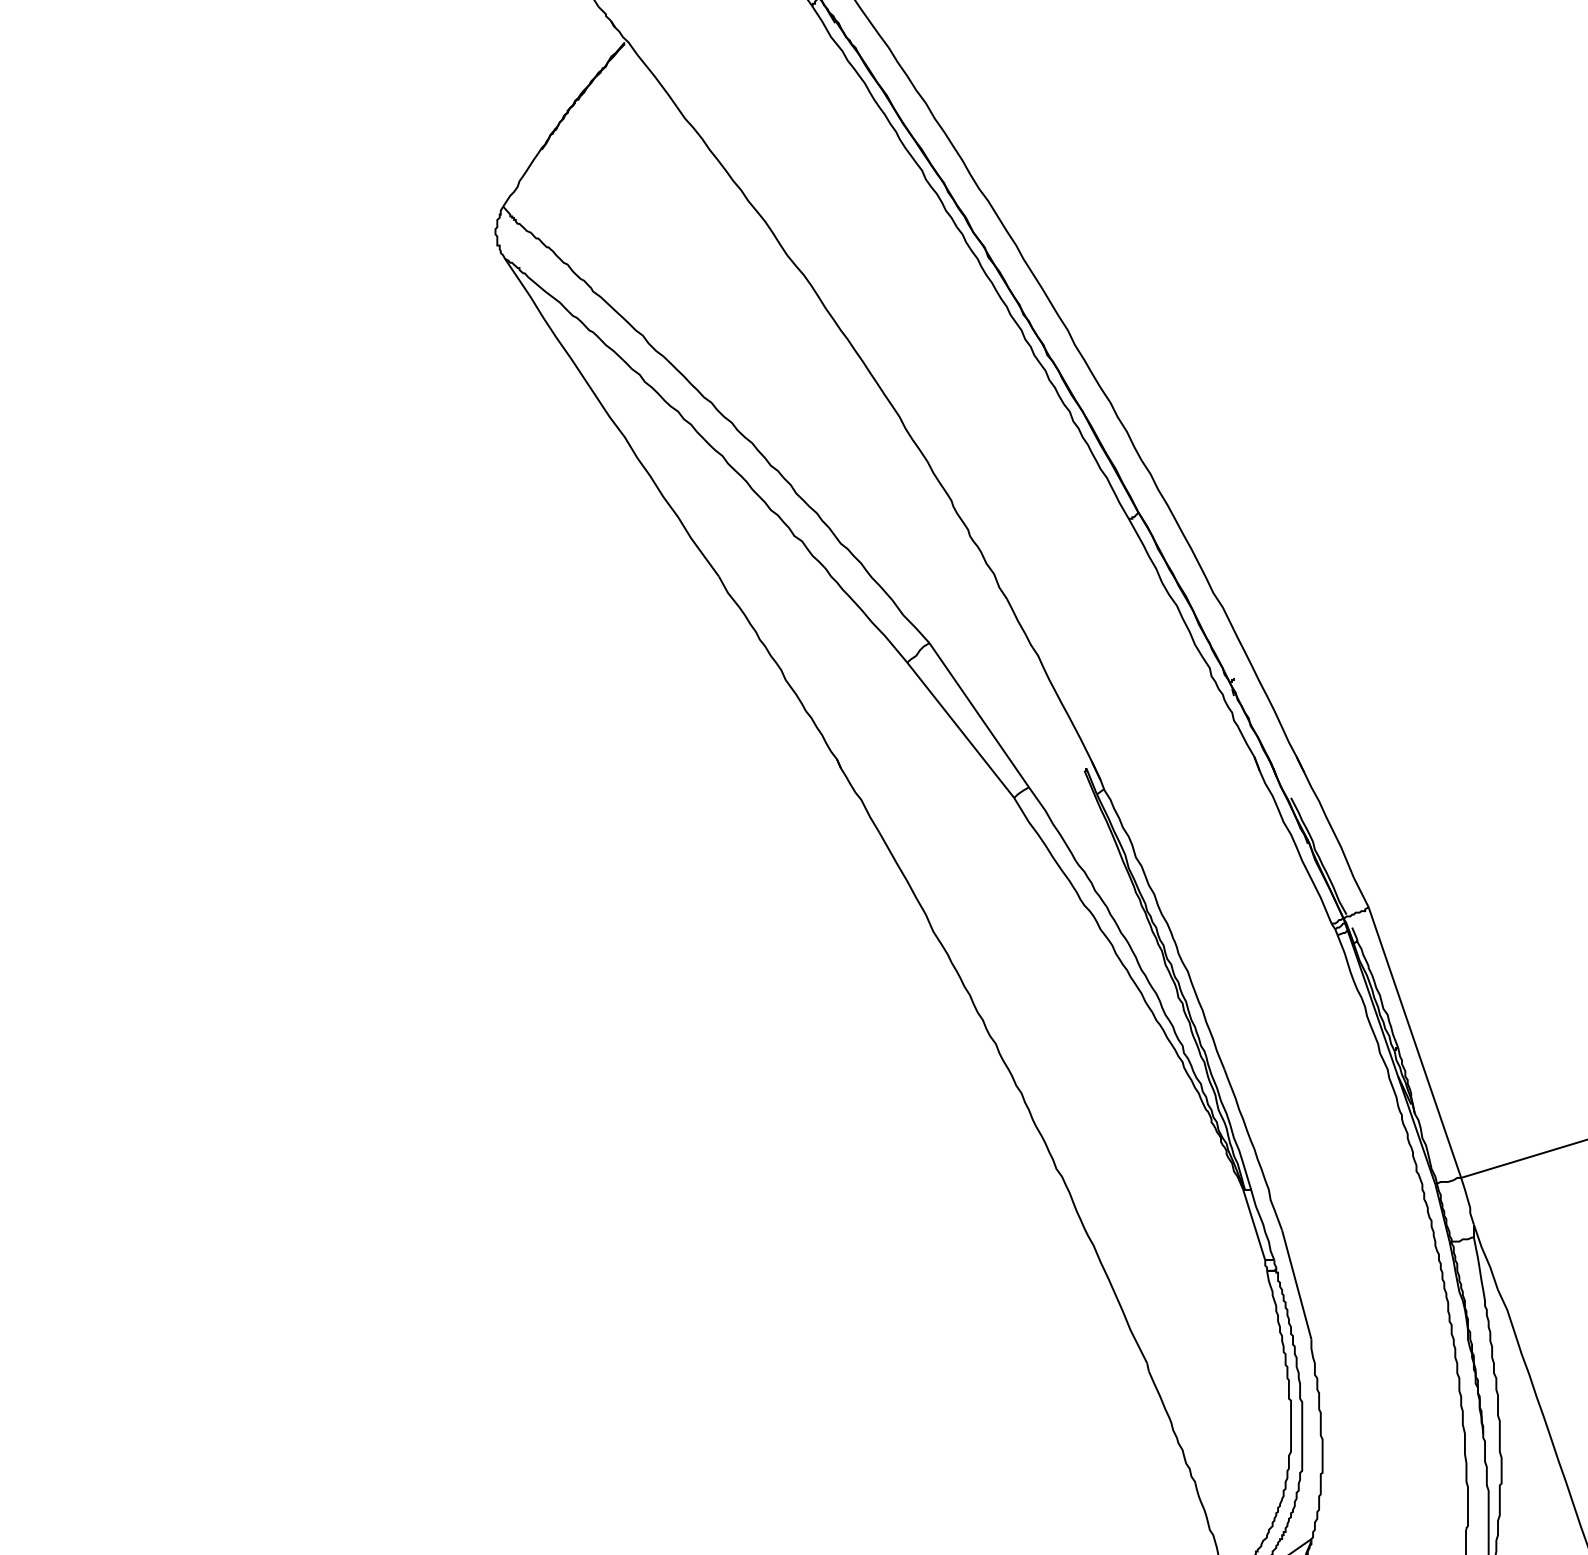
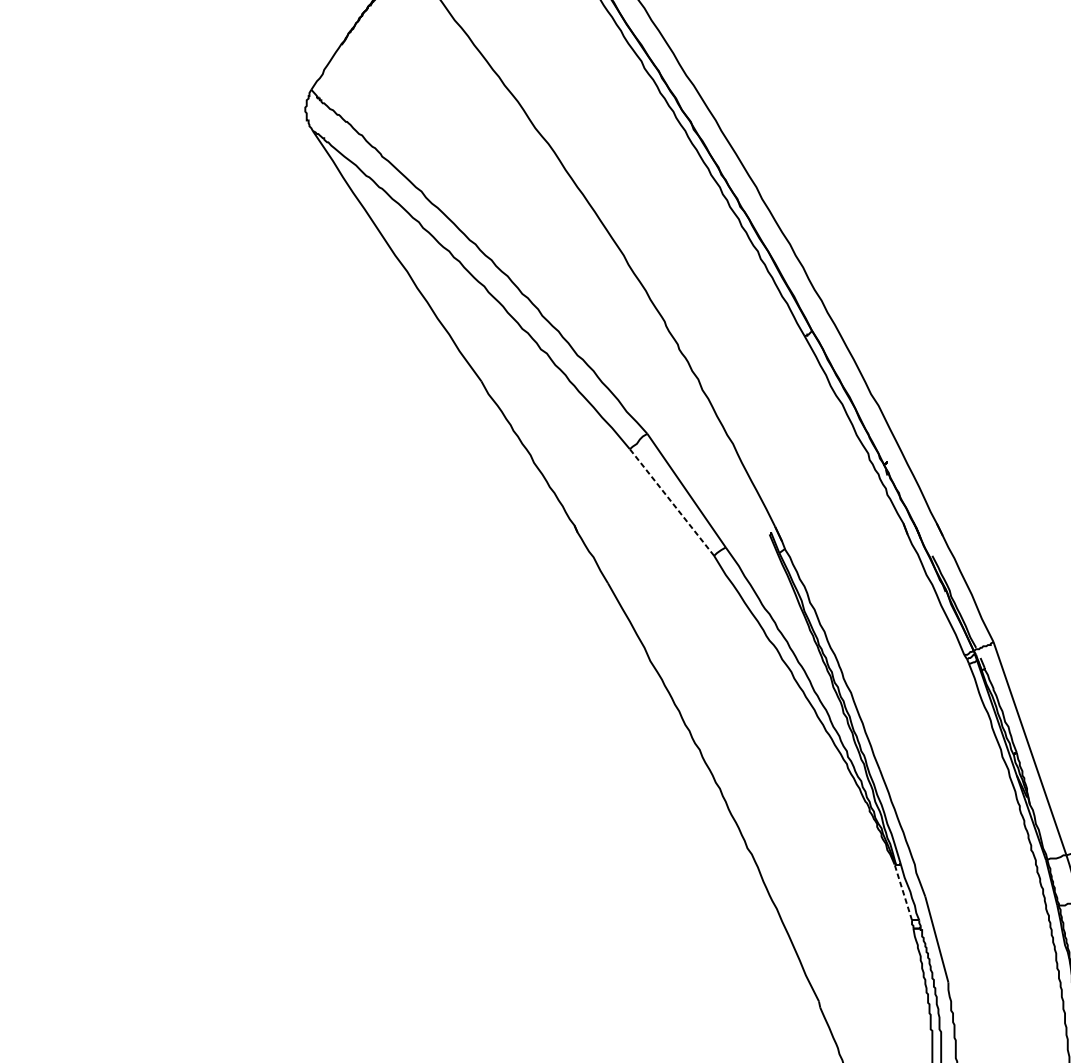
line: (960, 729) -> (671, 501), solid -> dashed
line: (1254, 1224) -> (903, 892), solid -> dashed

